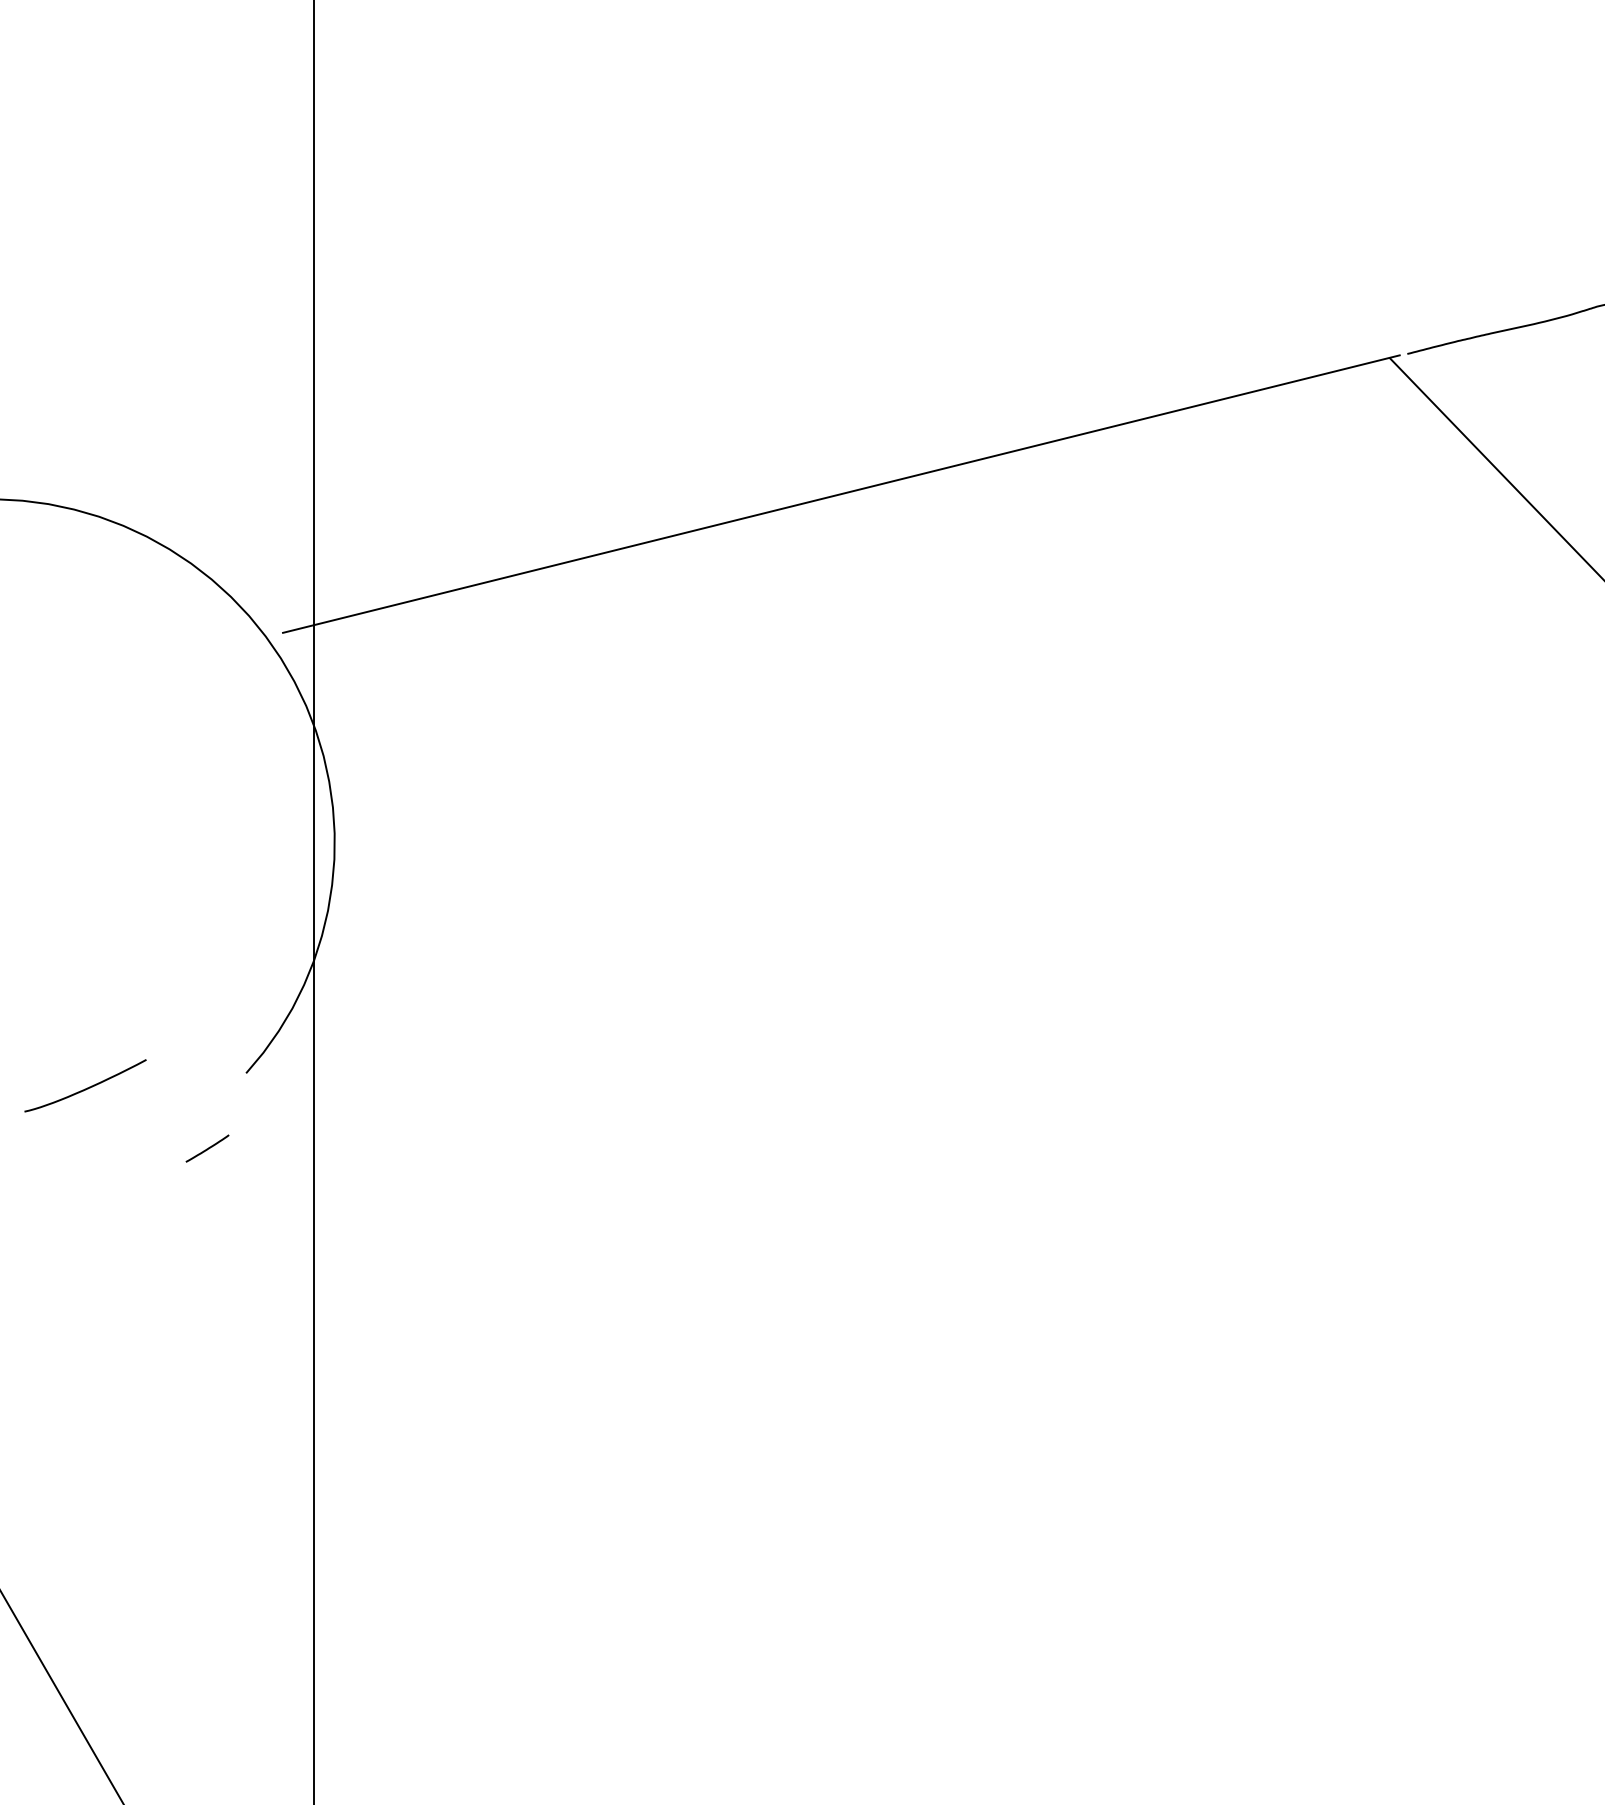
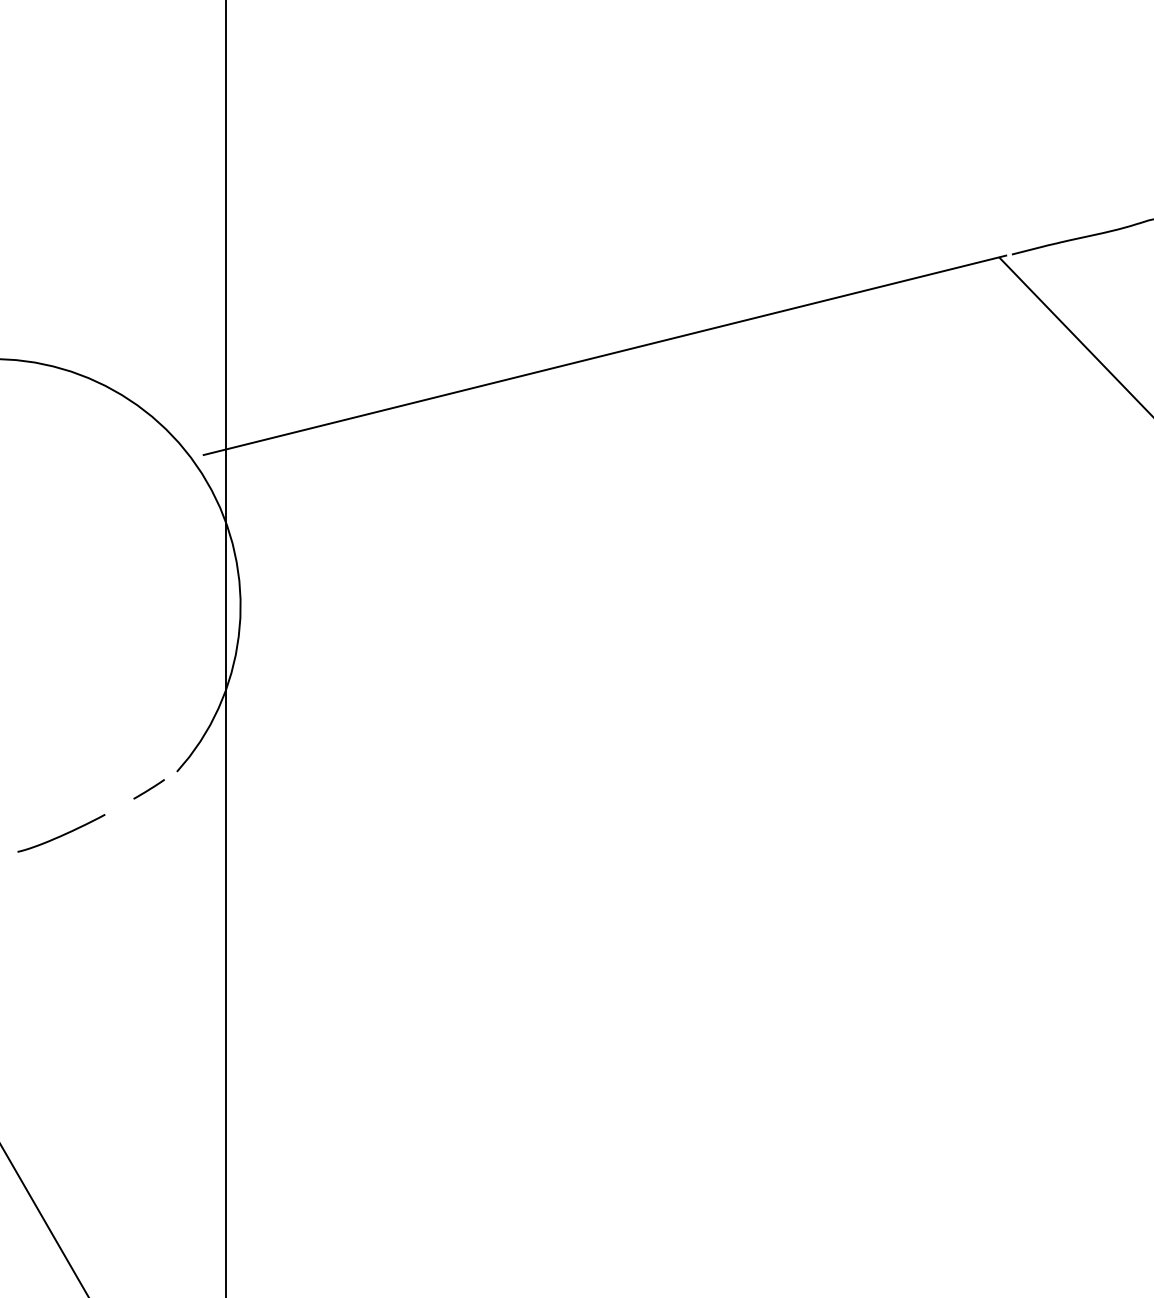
curve: (87, 1087) -> (62, 834), moved
line: (207, 1148) -> (149, 789), moved

